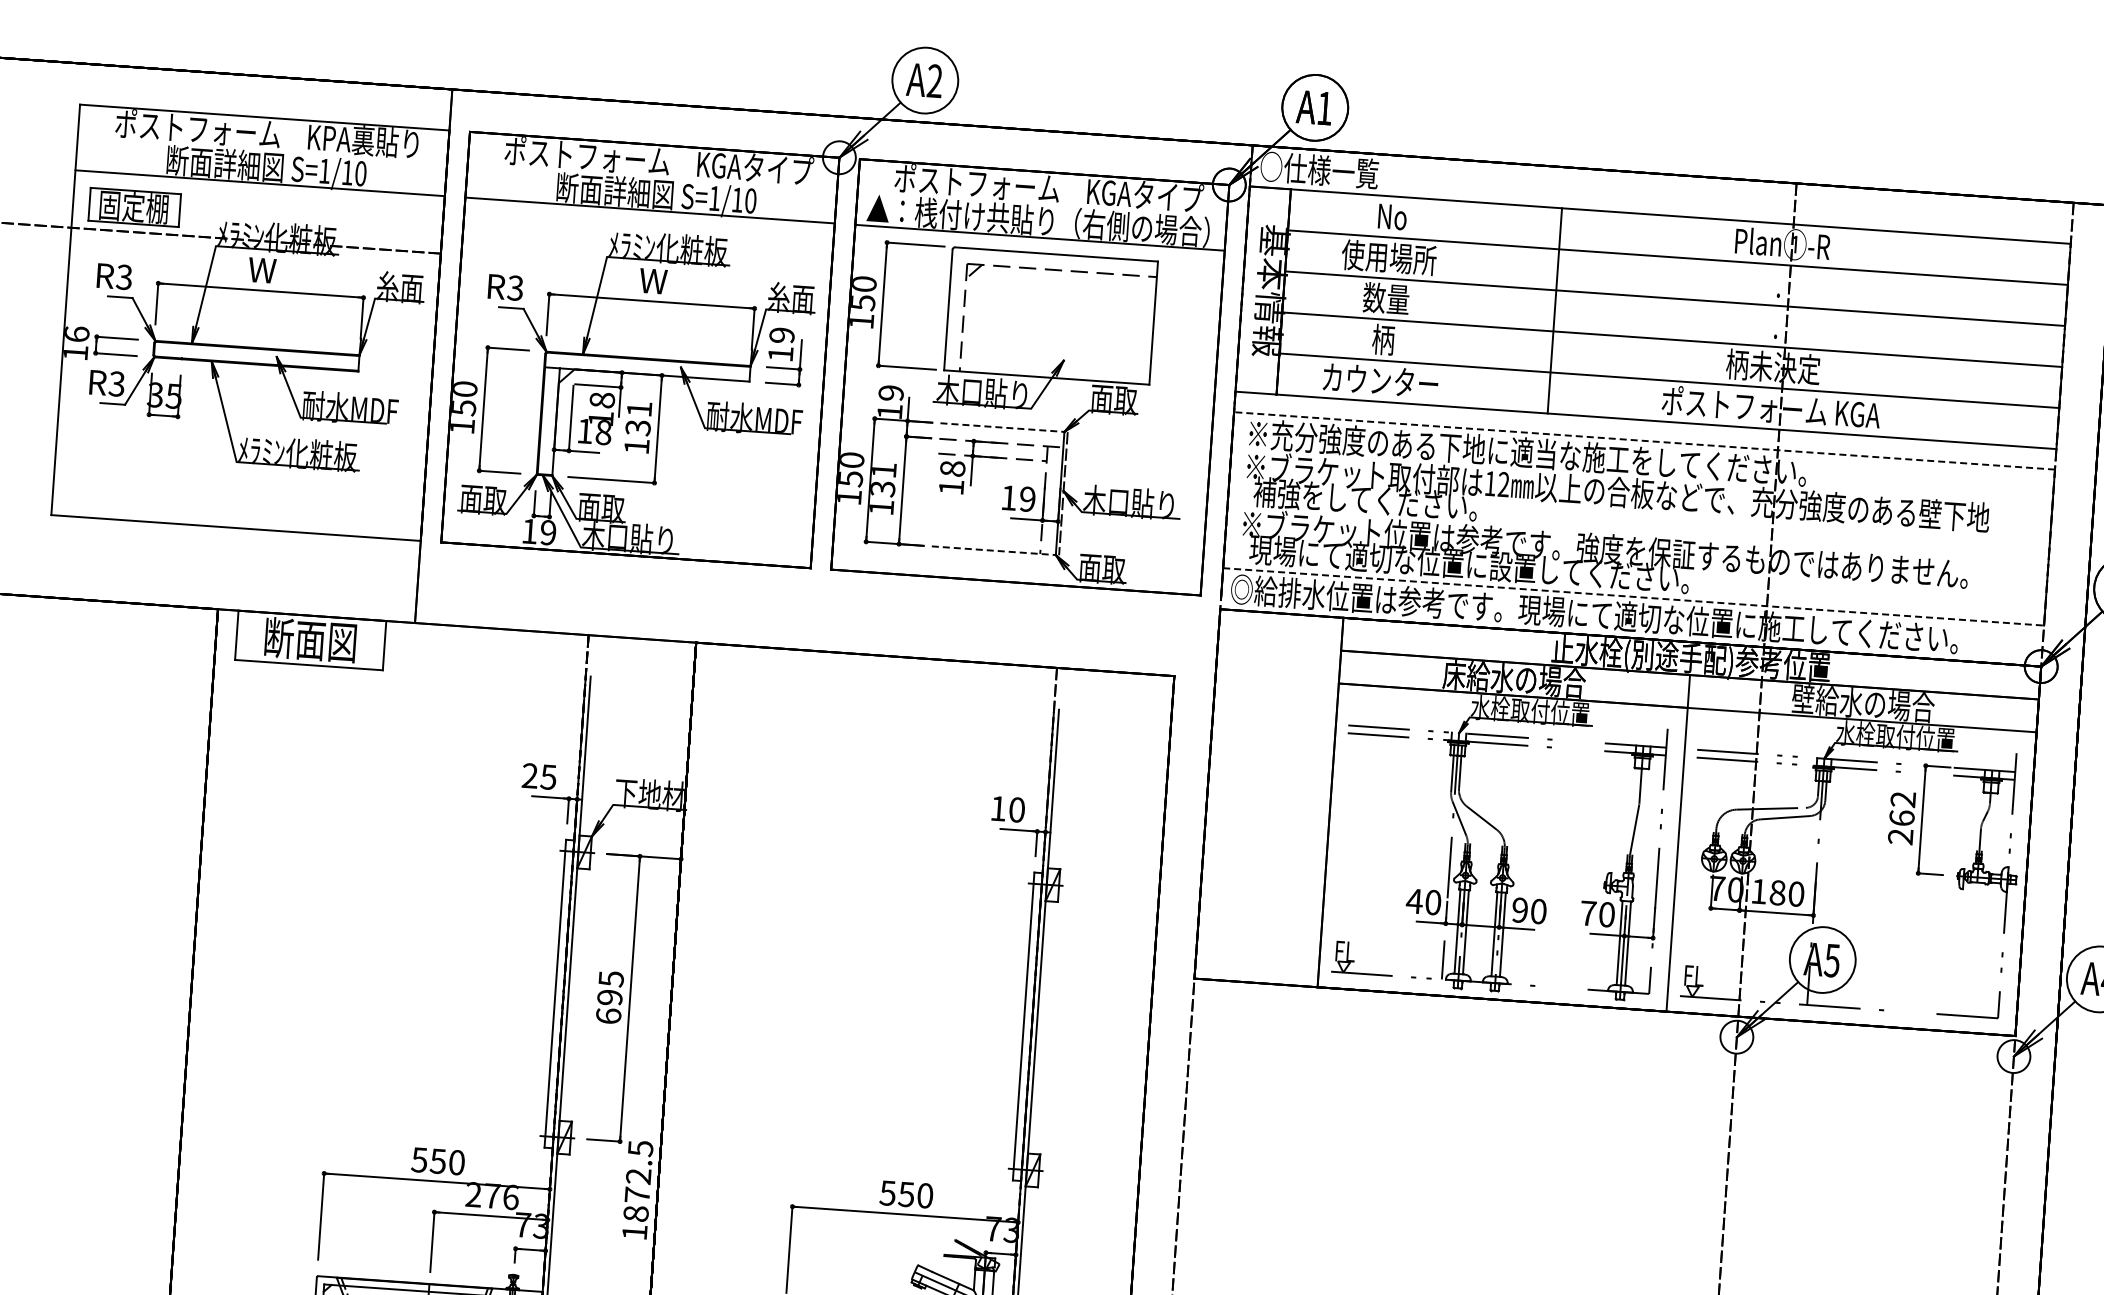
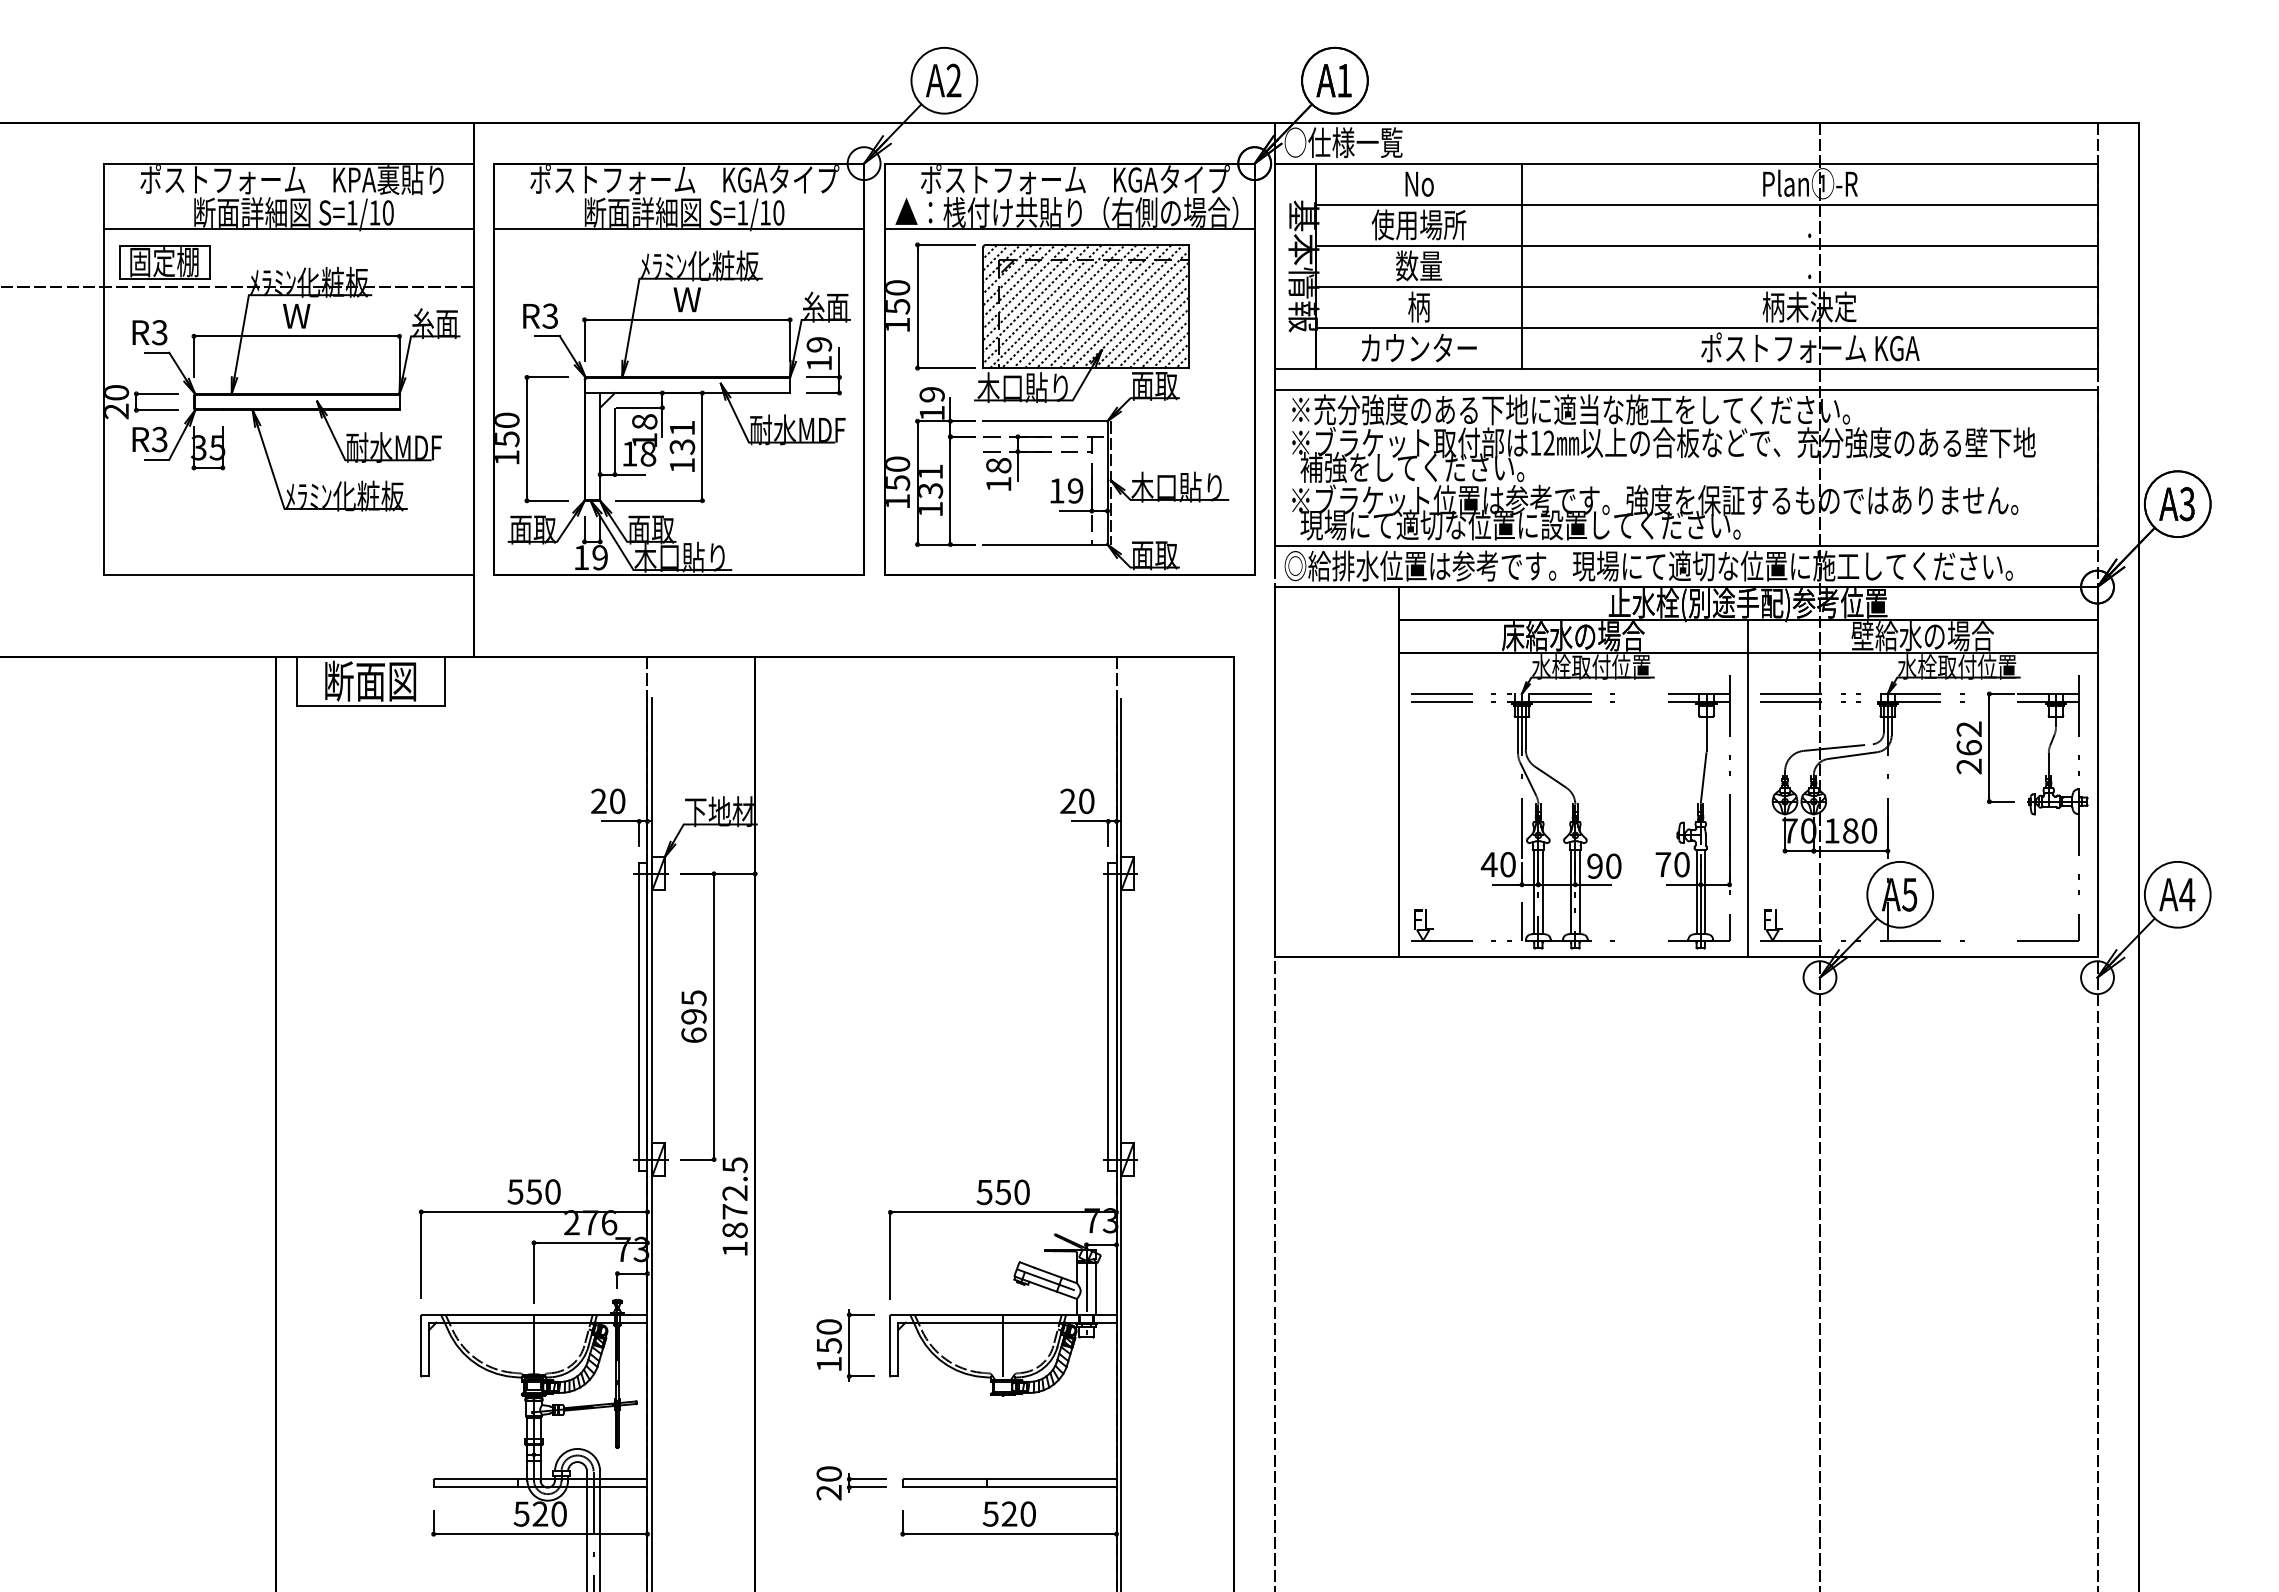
line: (1554, 310) -> (1521, 266), moved
hatch: (1050, 315) -> (1085, 306), added
text: (76, 343) -> (116, 401), 16 -> 20
line: (1002, 427) -> (1045, 421), dashed -> solid
line: (1643, 440) -> (1685, 389), dashed -> solid
line: (993, 550) -> (1045, 544), dashed -> solid
line: (1633, 596) -> (1686, 545), dashed -> solid
text: (548, 776) -> (617, 800), 25 -> 20
text: (997, 807) -> (1067, 800), 10 -> 20

